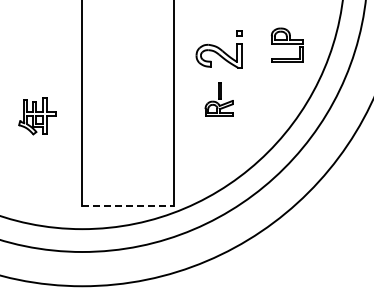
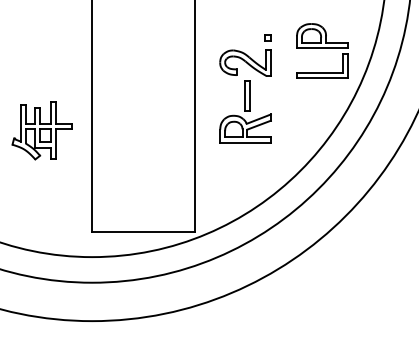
part: (287, 45) -> (322, 51), size x1.43
part: (218, 99) -> (244, 111), size x1.67
part: (37, 116) -> (41, 130), size x1.43
line: (128, 206) -> (143, 231), dashed -> solid

